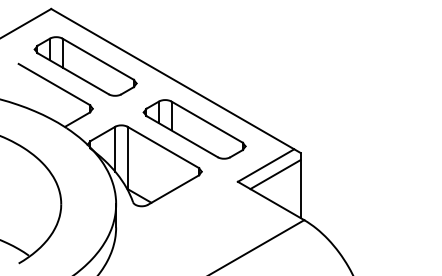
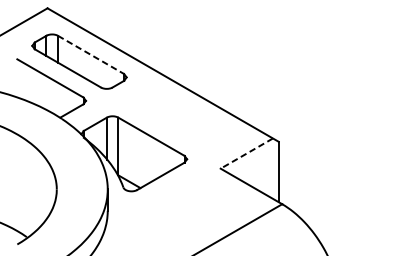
line: (98, 59) -> (91, 55), solid -> dashed
part: (194, 129) -> (180, 120), removed
line: (266, 165) -> (247, 153), solid -> dashed
line: (275, 174) -> (255, 161), removed

